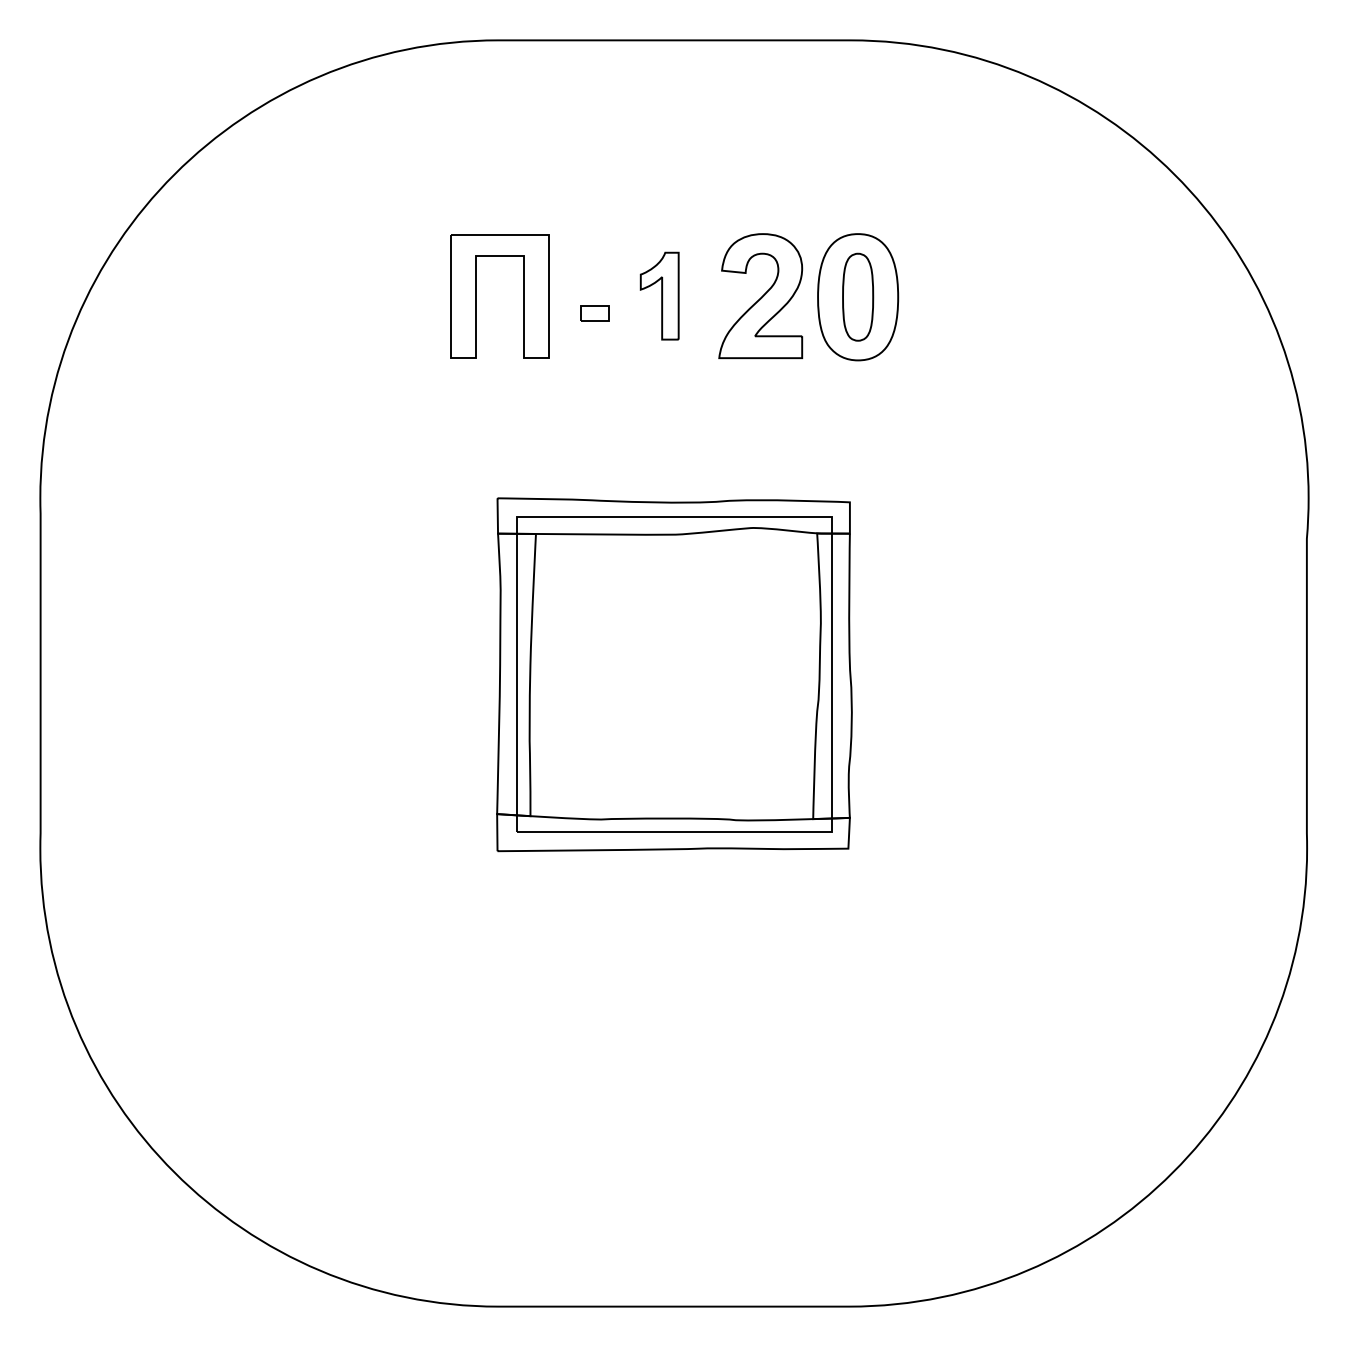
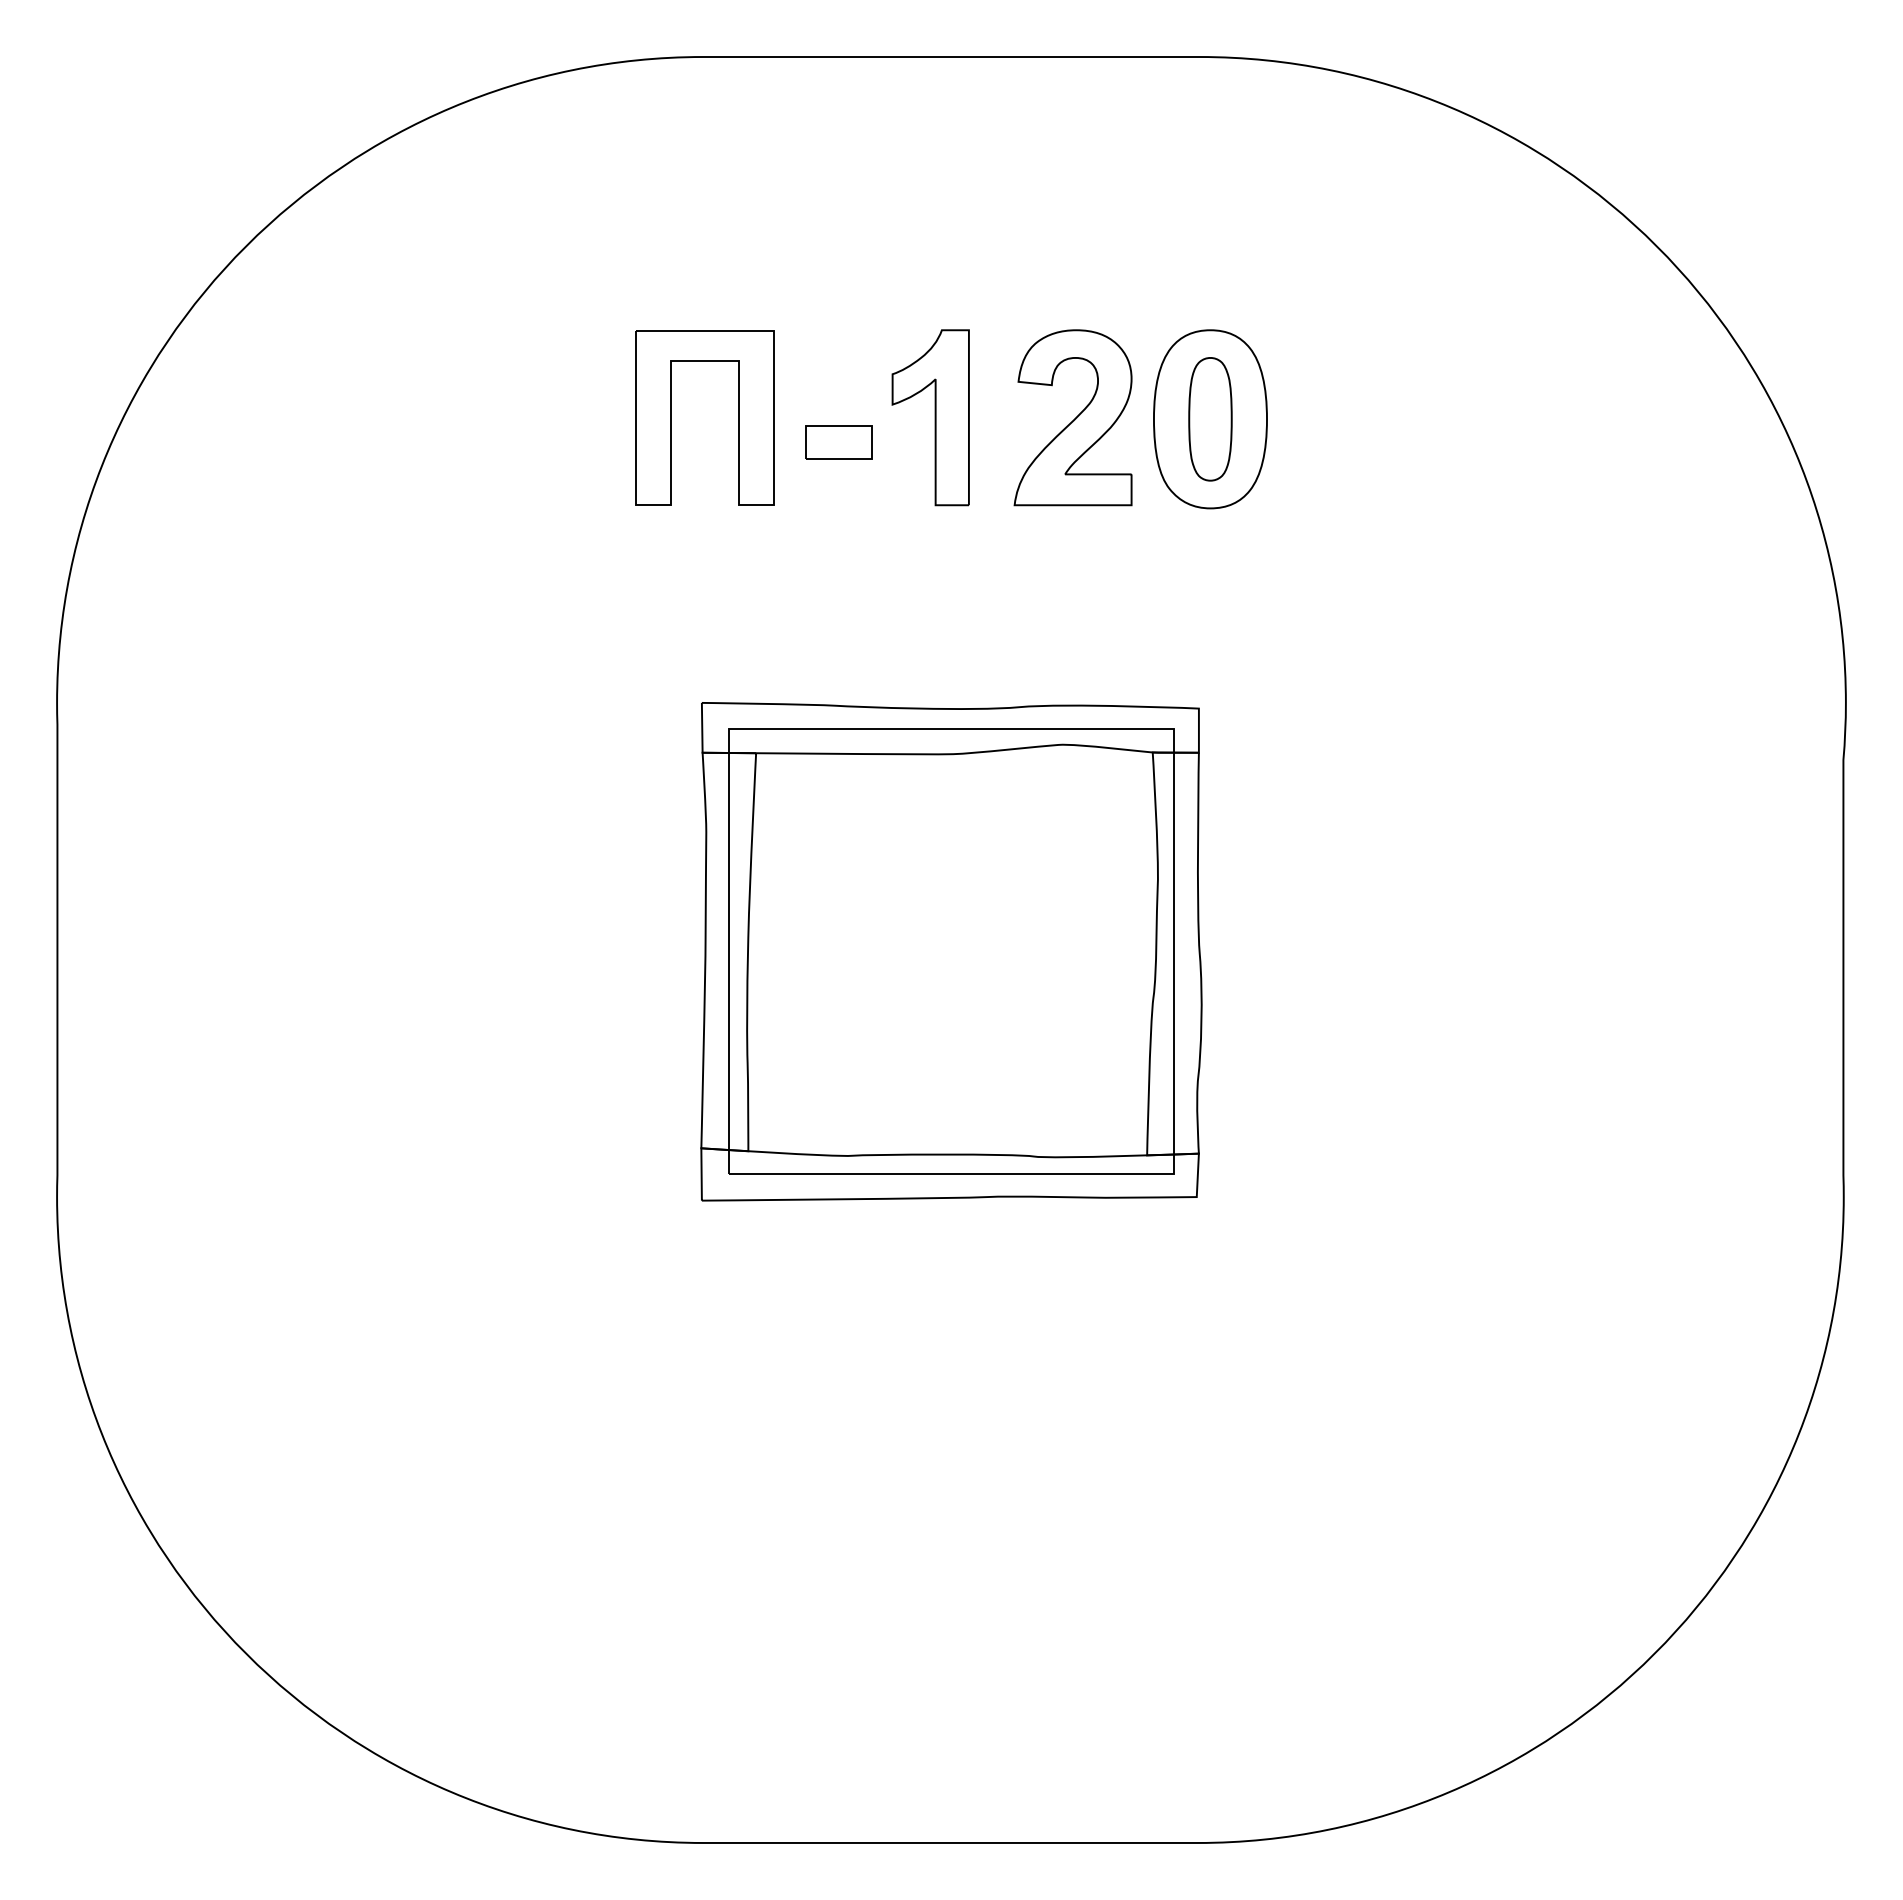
part: (659, 295) -> (930, 417), size x1.43
part: (594, 313) -> (838, 442), size x1.67

